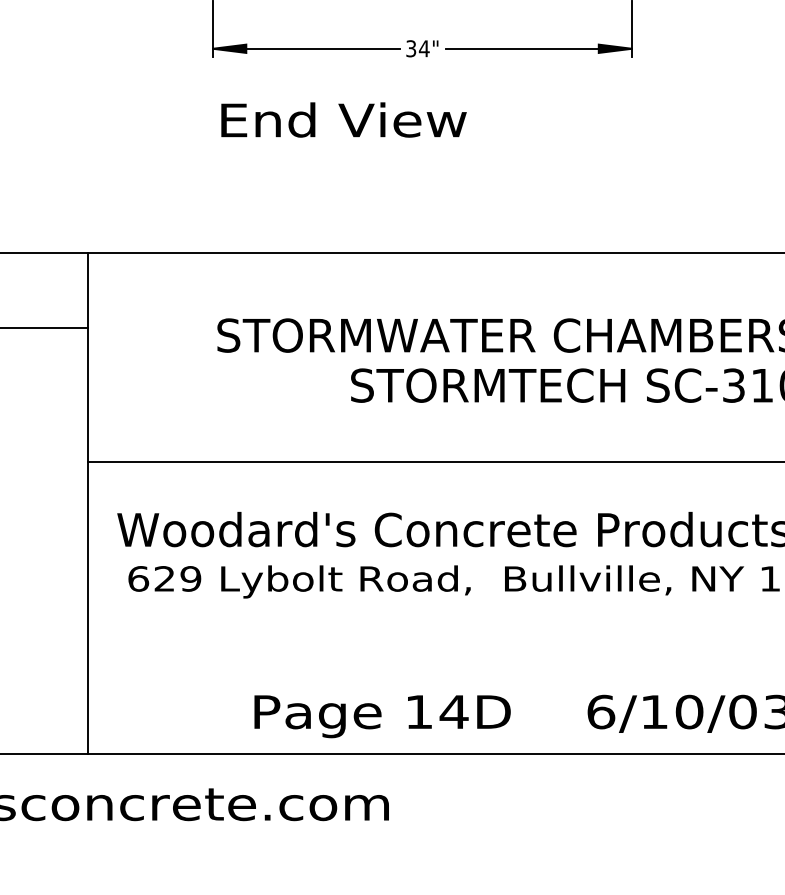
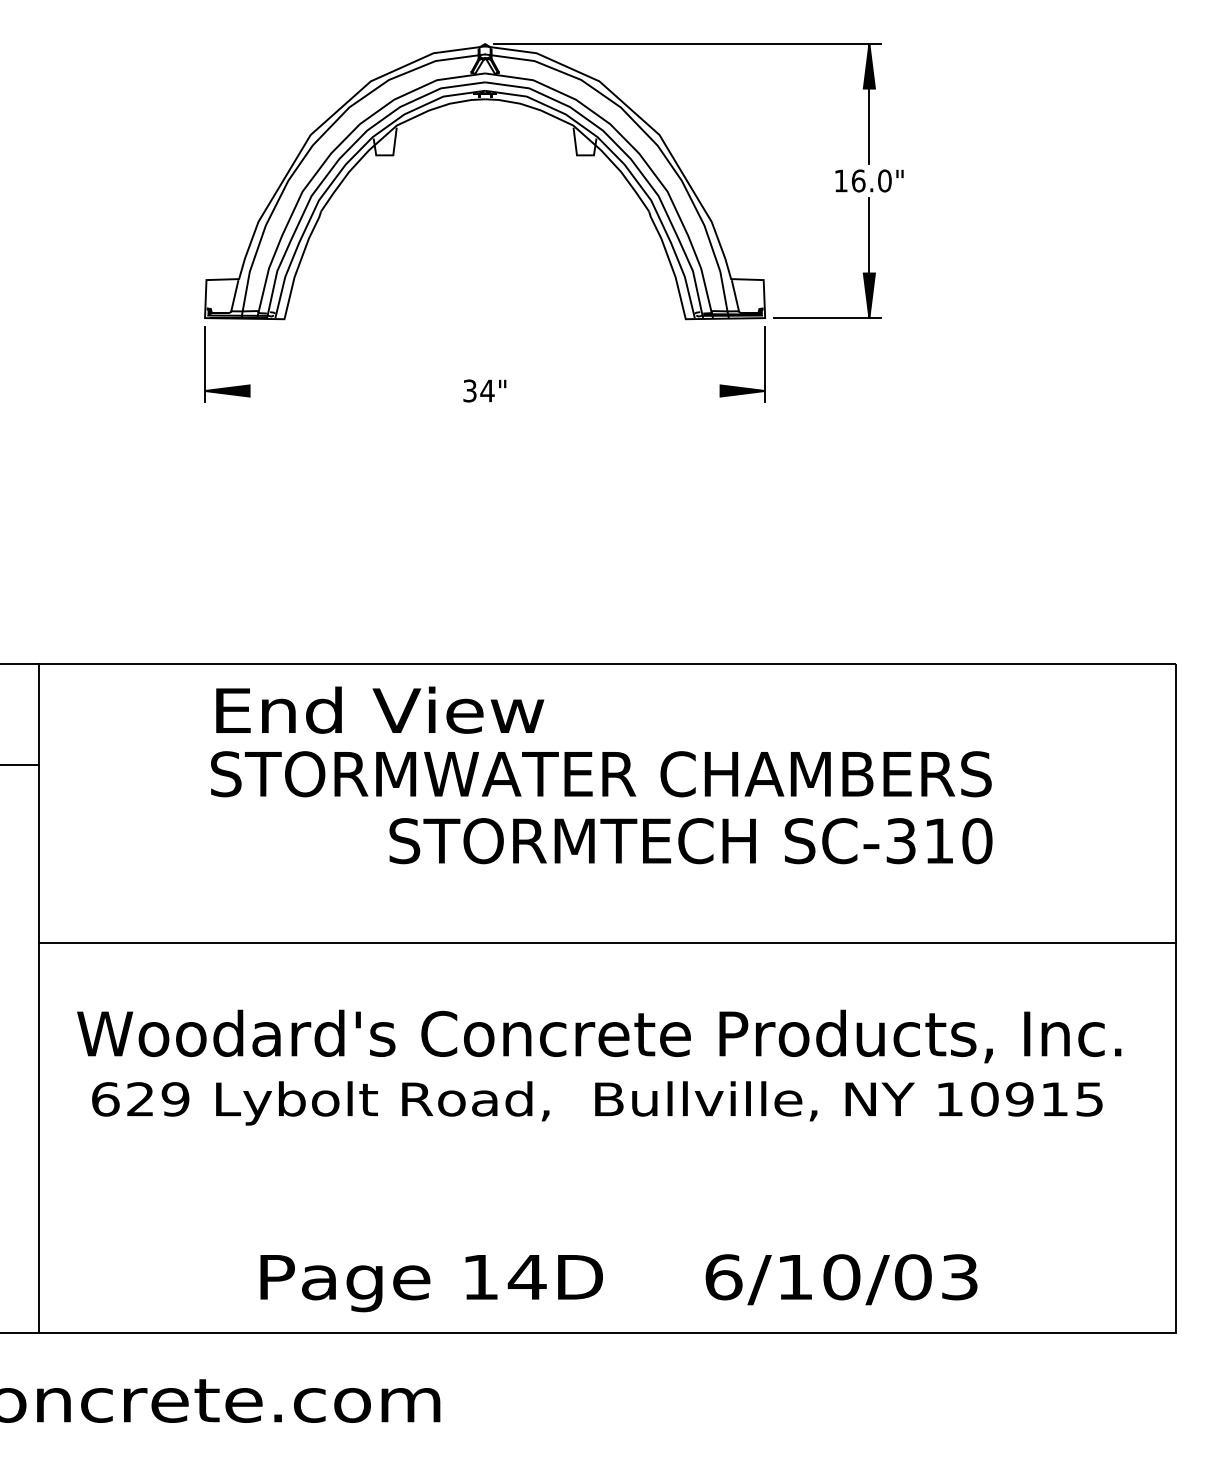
line: (306, 49) -> (329, 391), removed
line: (538, 49) -> (640, 391), removed
text: (344, 119) -> (380, 709), moved

